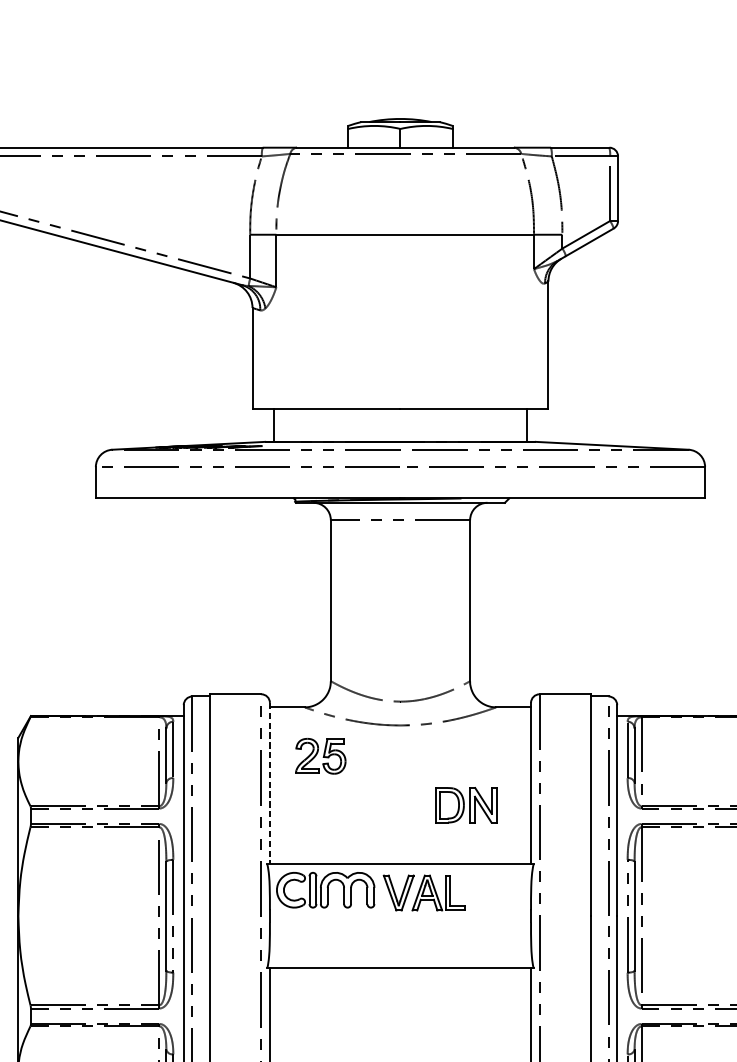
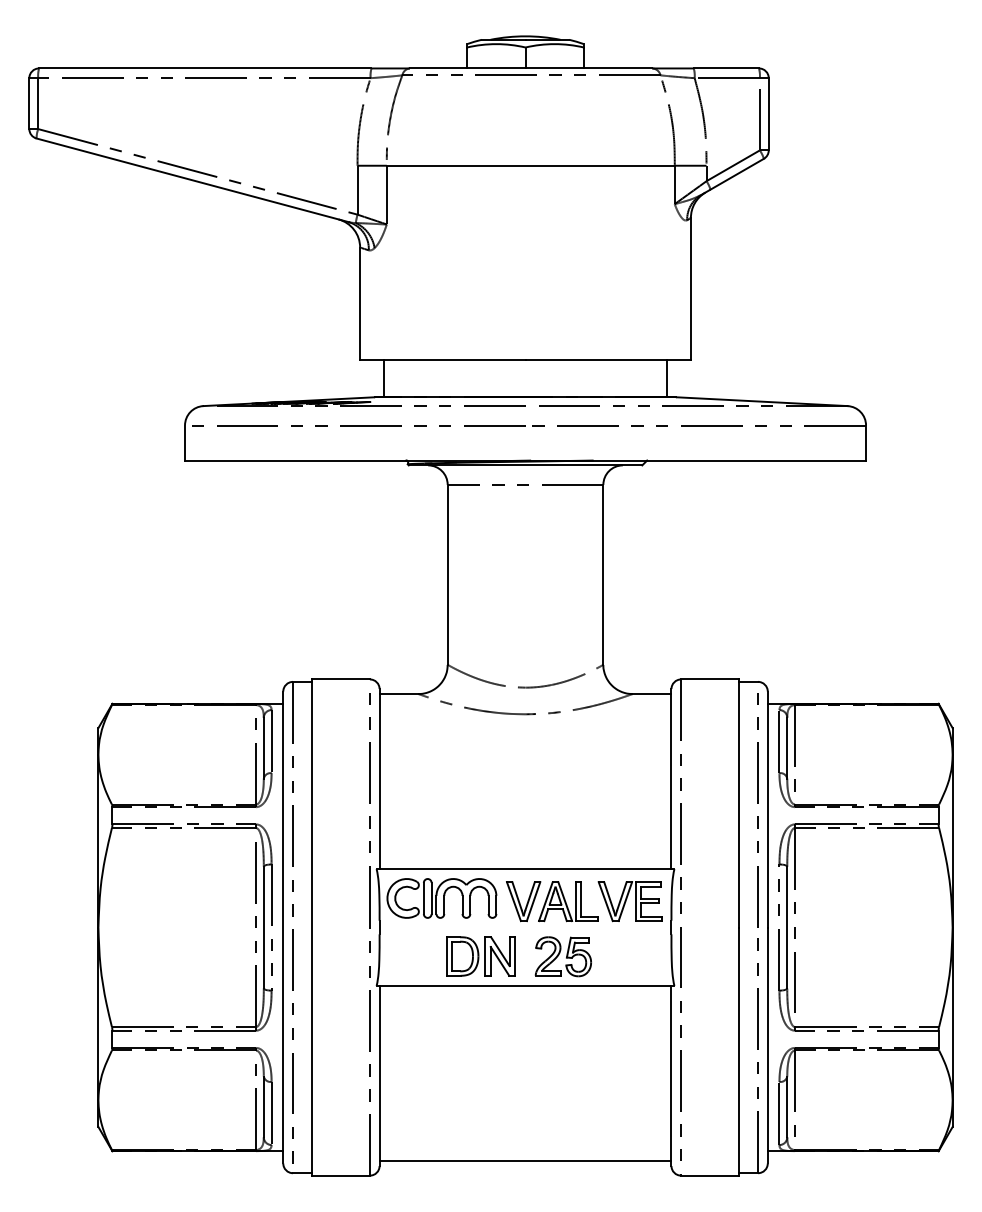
part: (319, 756) -> (562, 956), moved
line: (269, 783) -> (379, 779), dashed -> solid
part: (465, 805) -> (480, 956), moved
part: (493, 892) -> (629, 901), added

